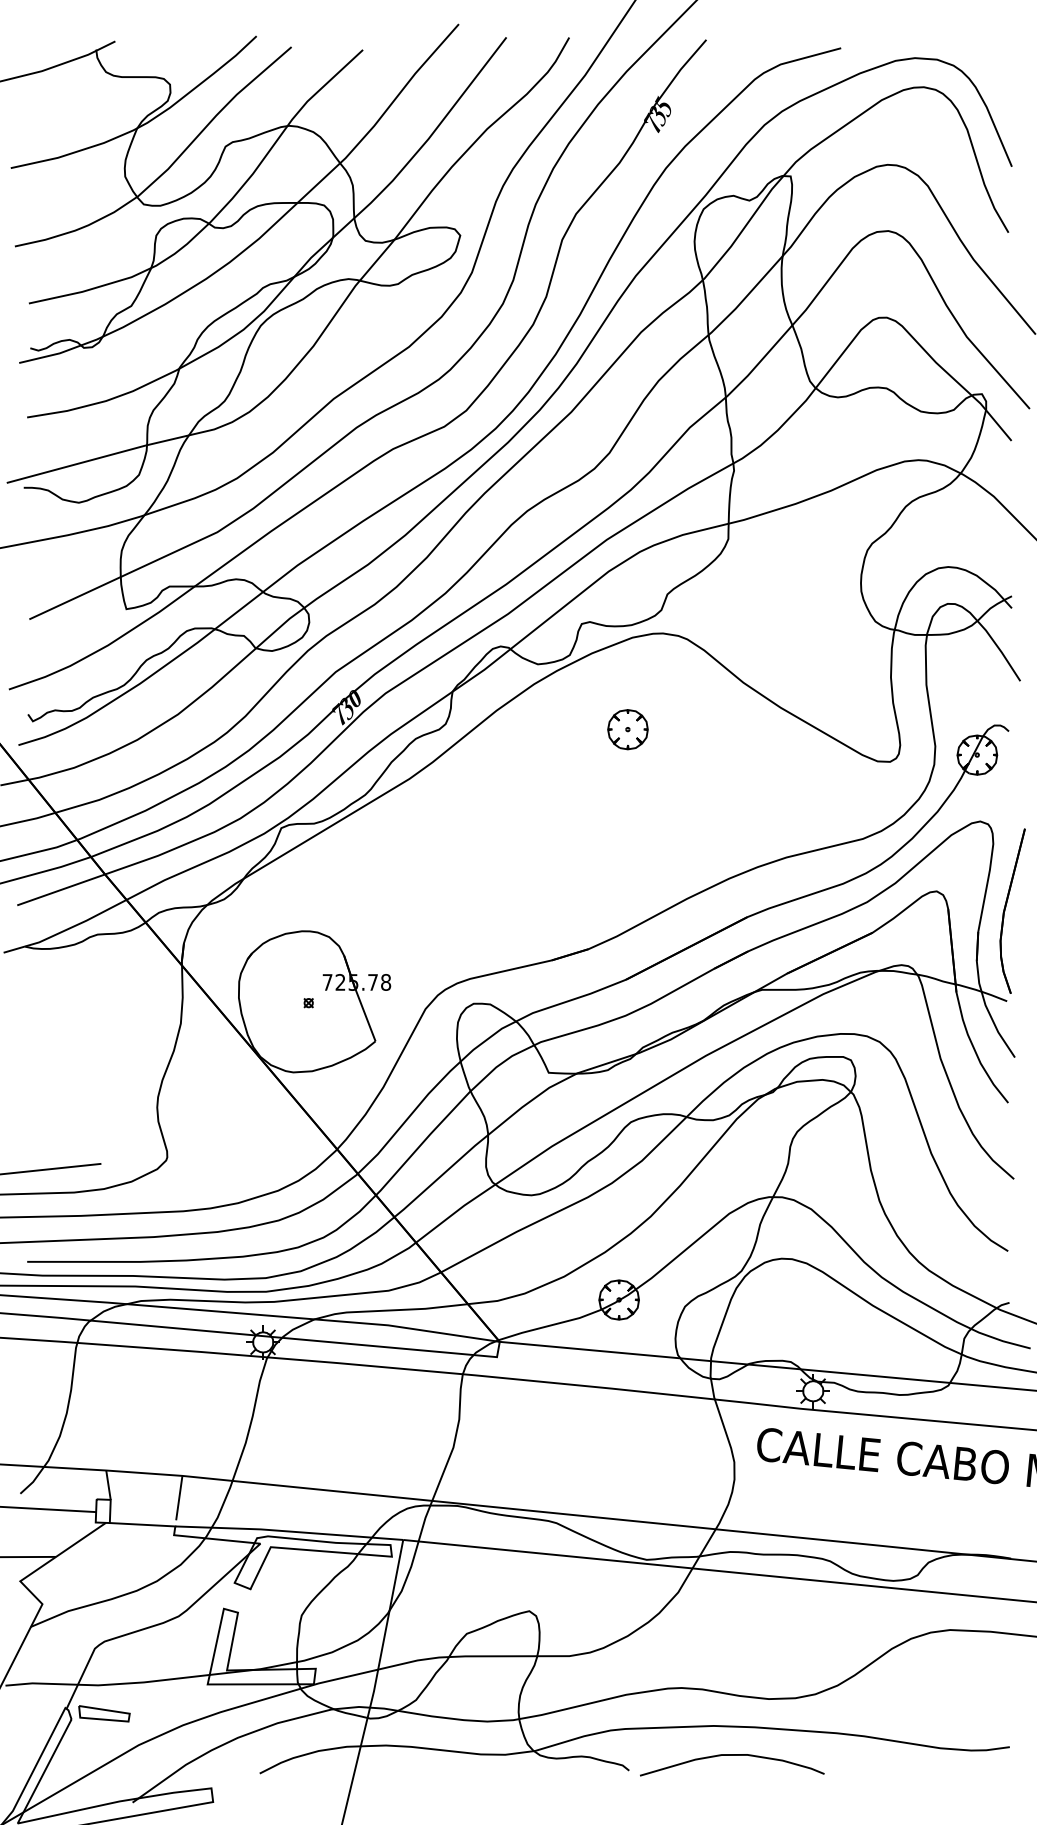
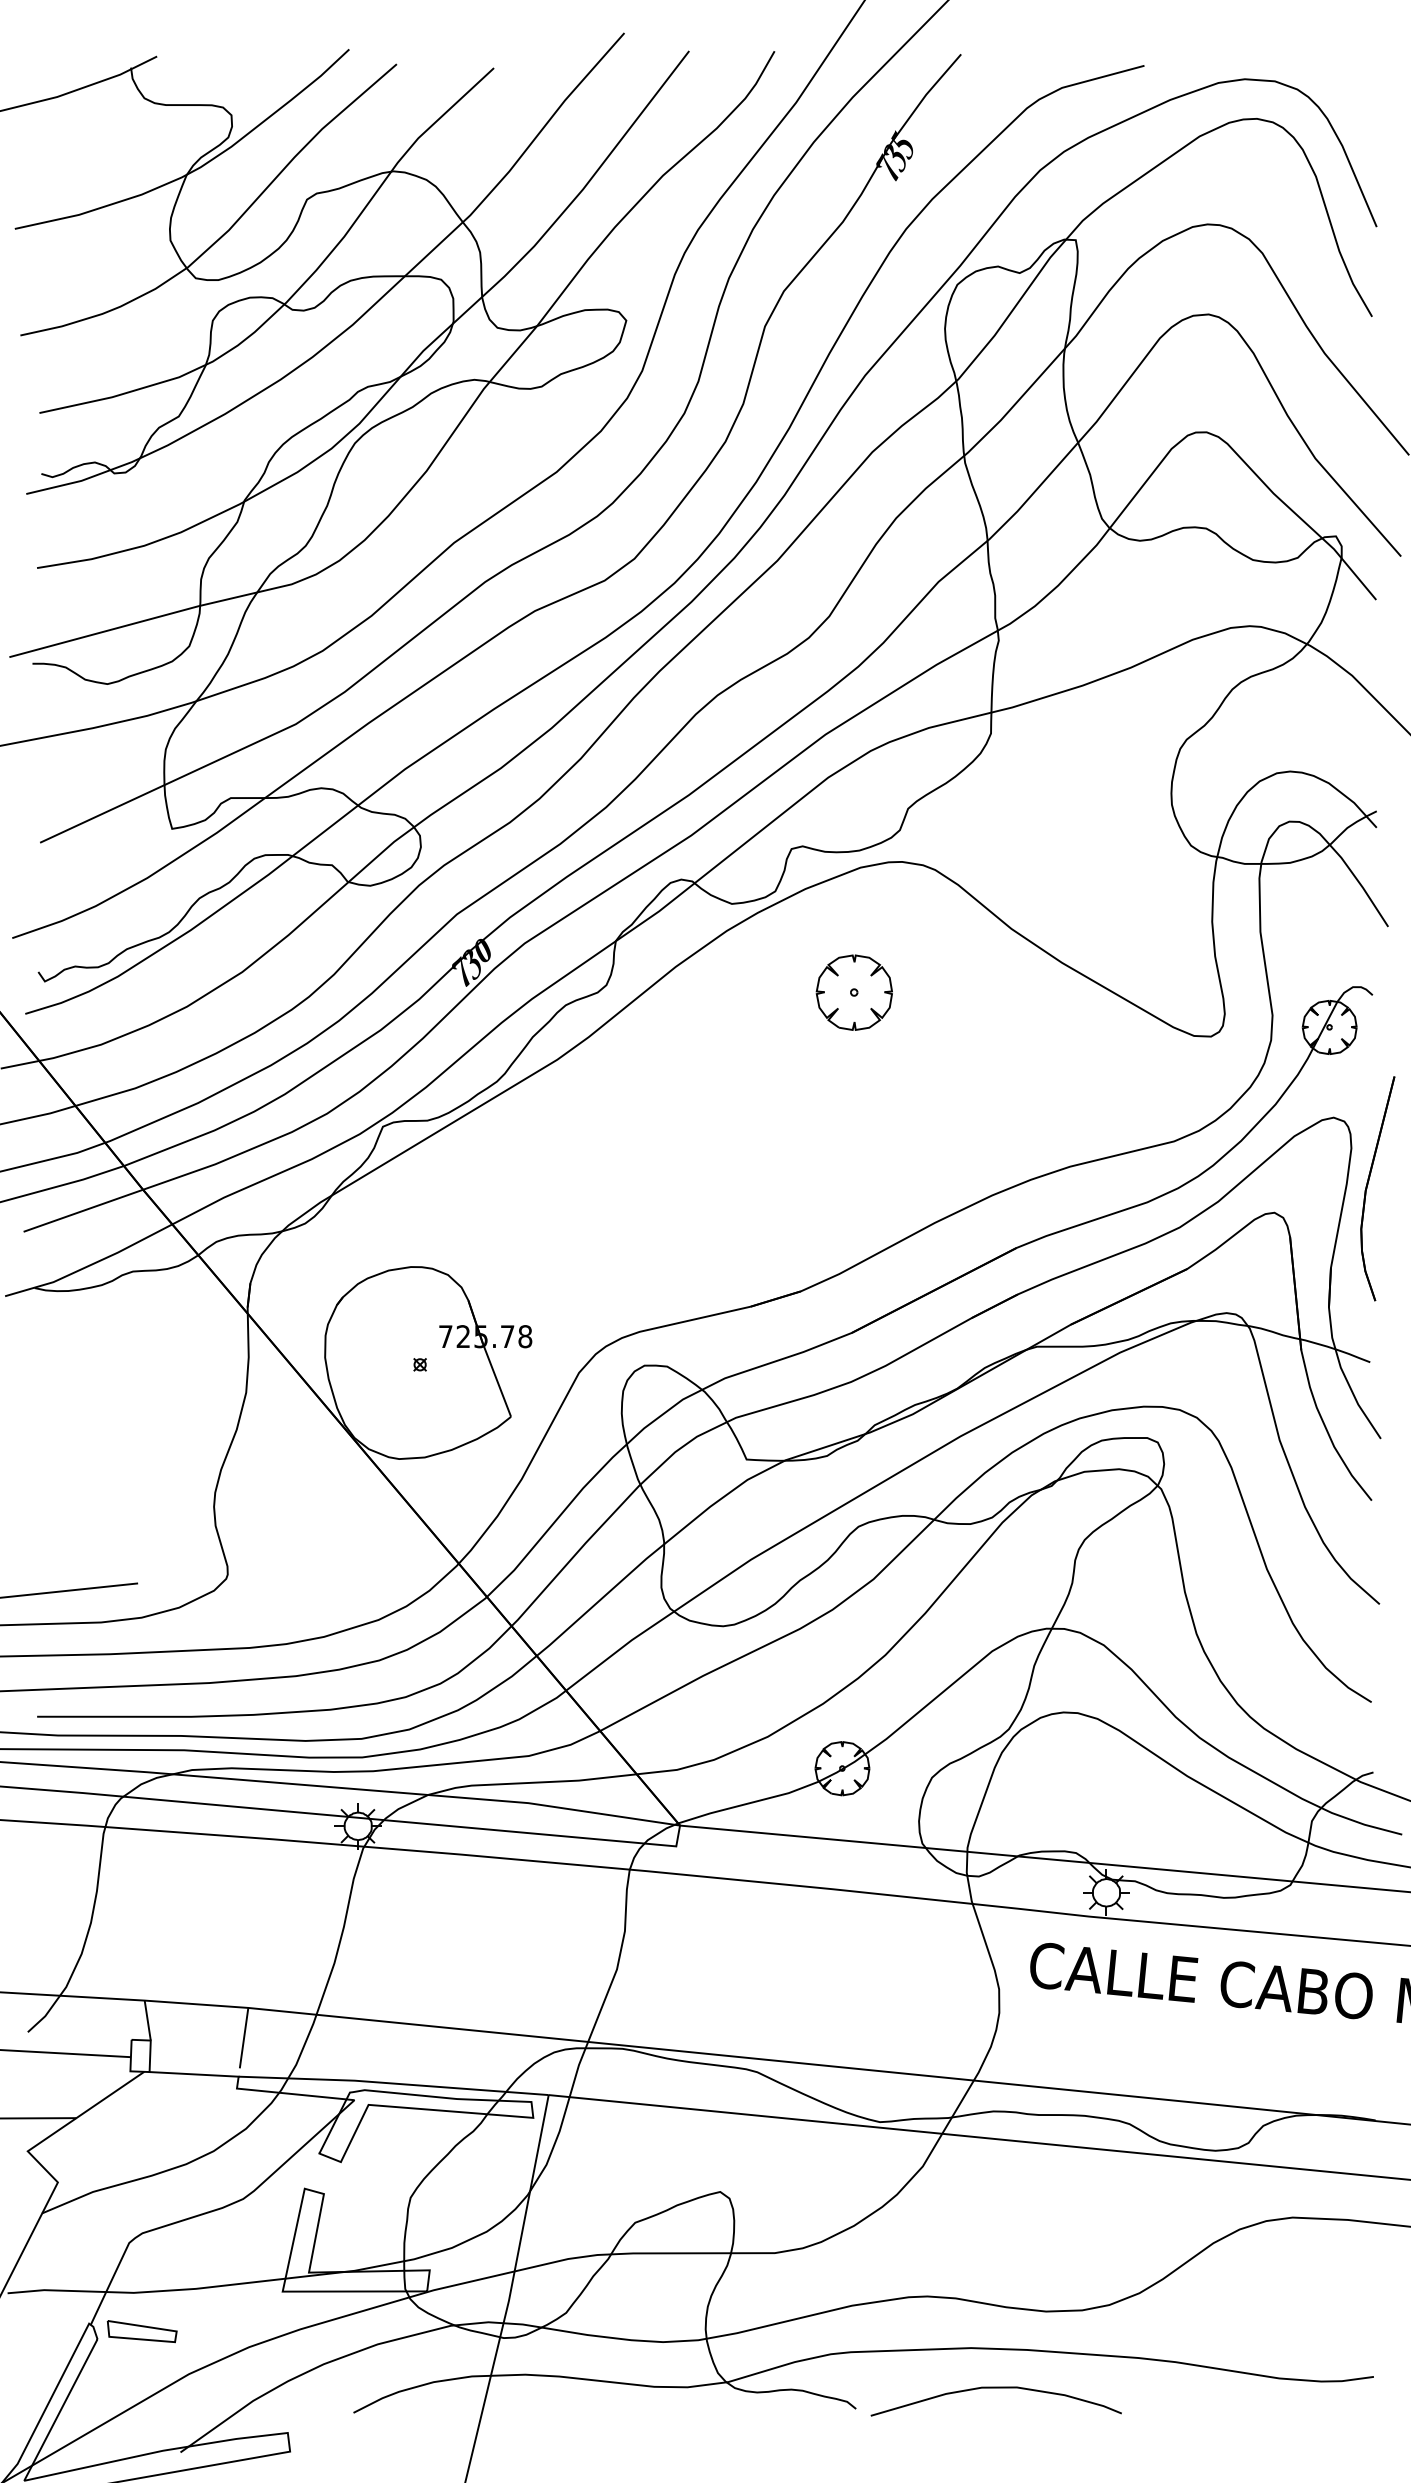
part: (628, 729) -> (854, 992), size x1.4
part: (1005, 908) -> (1368, 1184), moved

